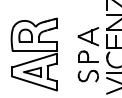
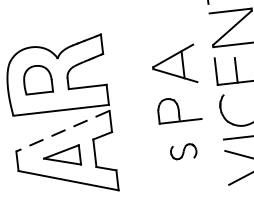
line: (33, 60) -> (60, 131), solid -> dashed
part: (87, 76) -> (182, 152), size x0.6

